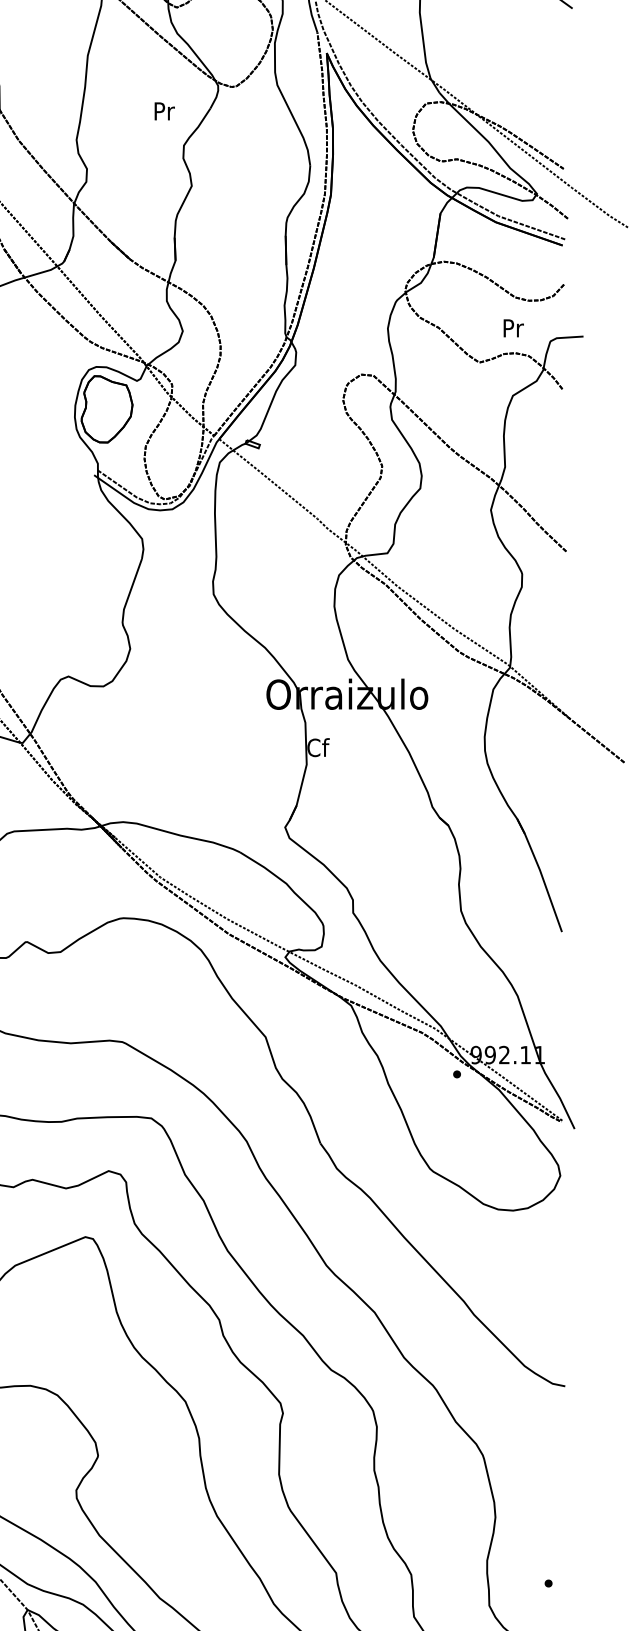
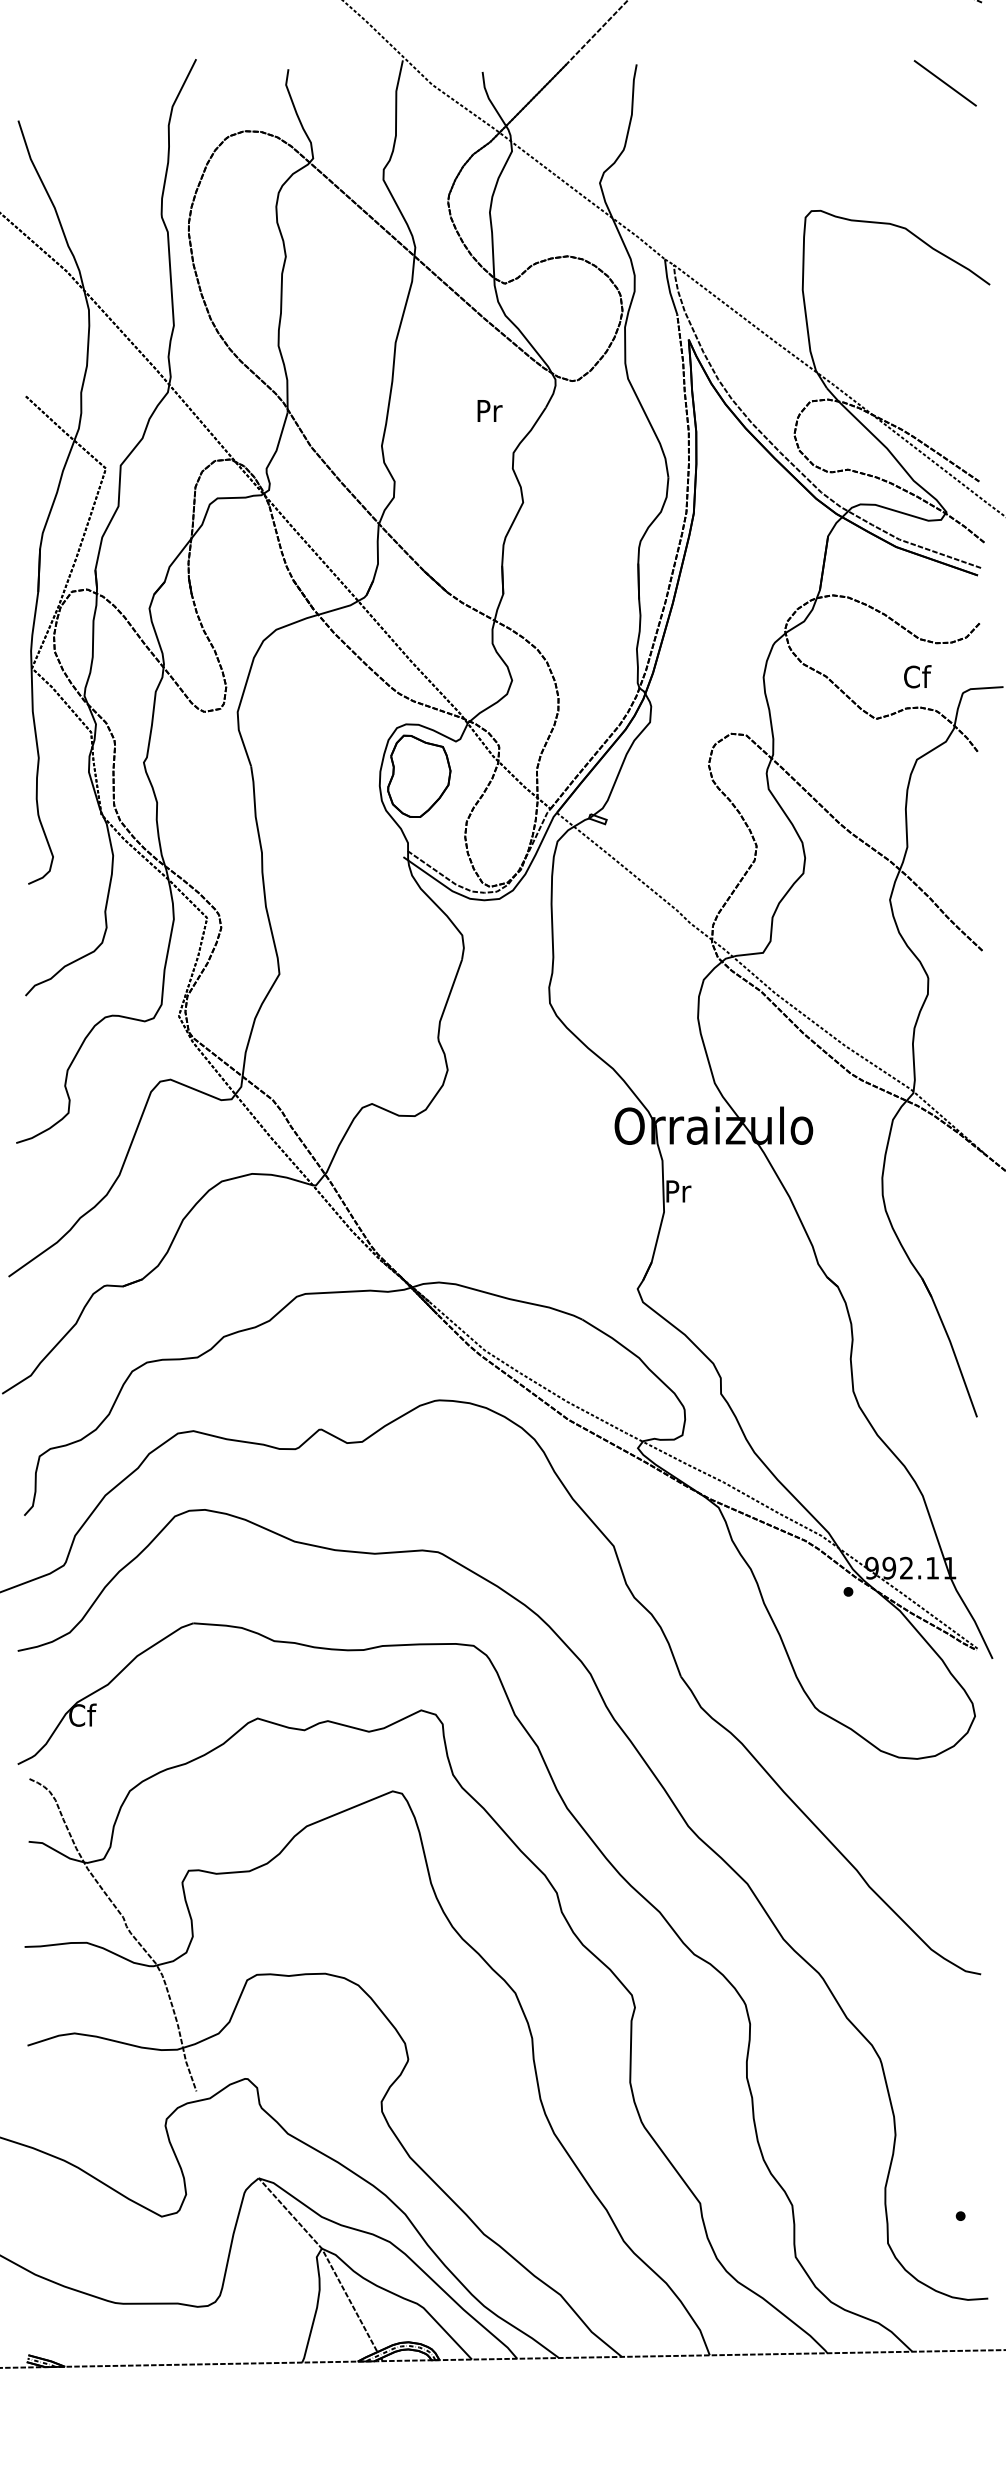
text: (513, 327) -> (917, 676), Pr -> Cf
text: (318, 747) -> (678, 1190), Cf -> Pr

